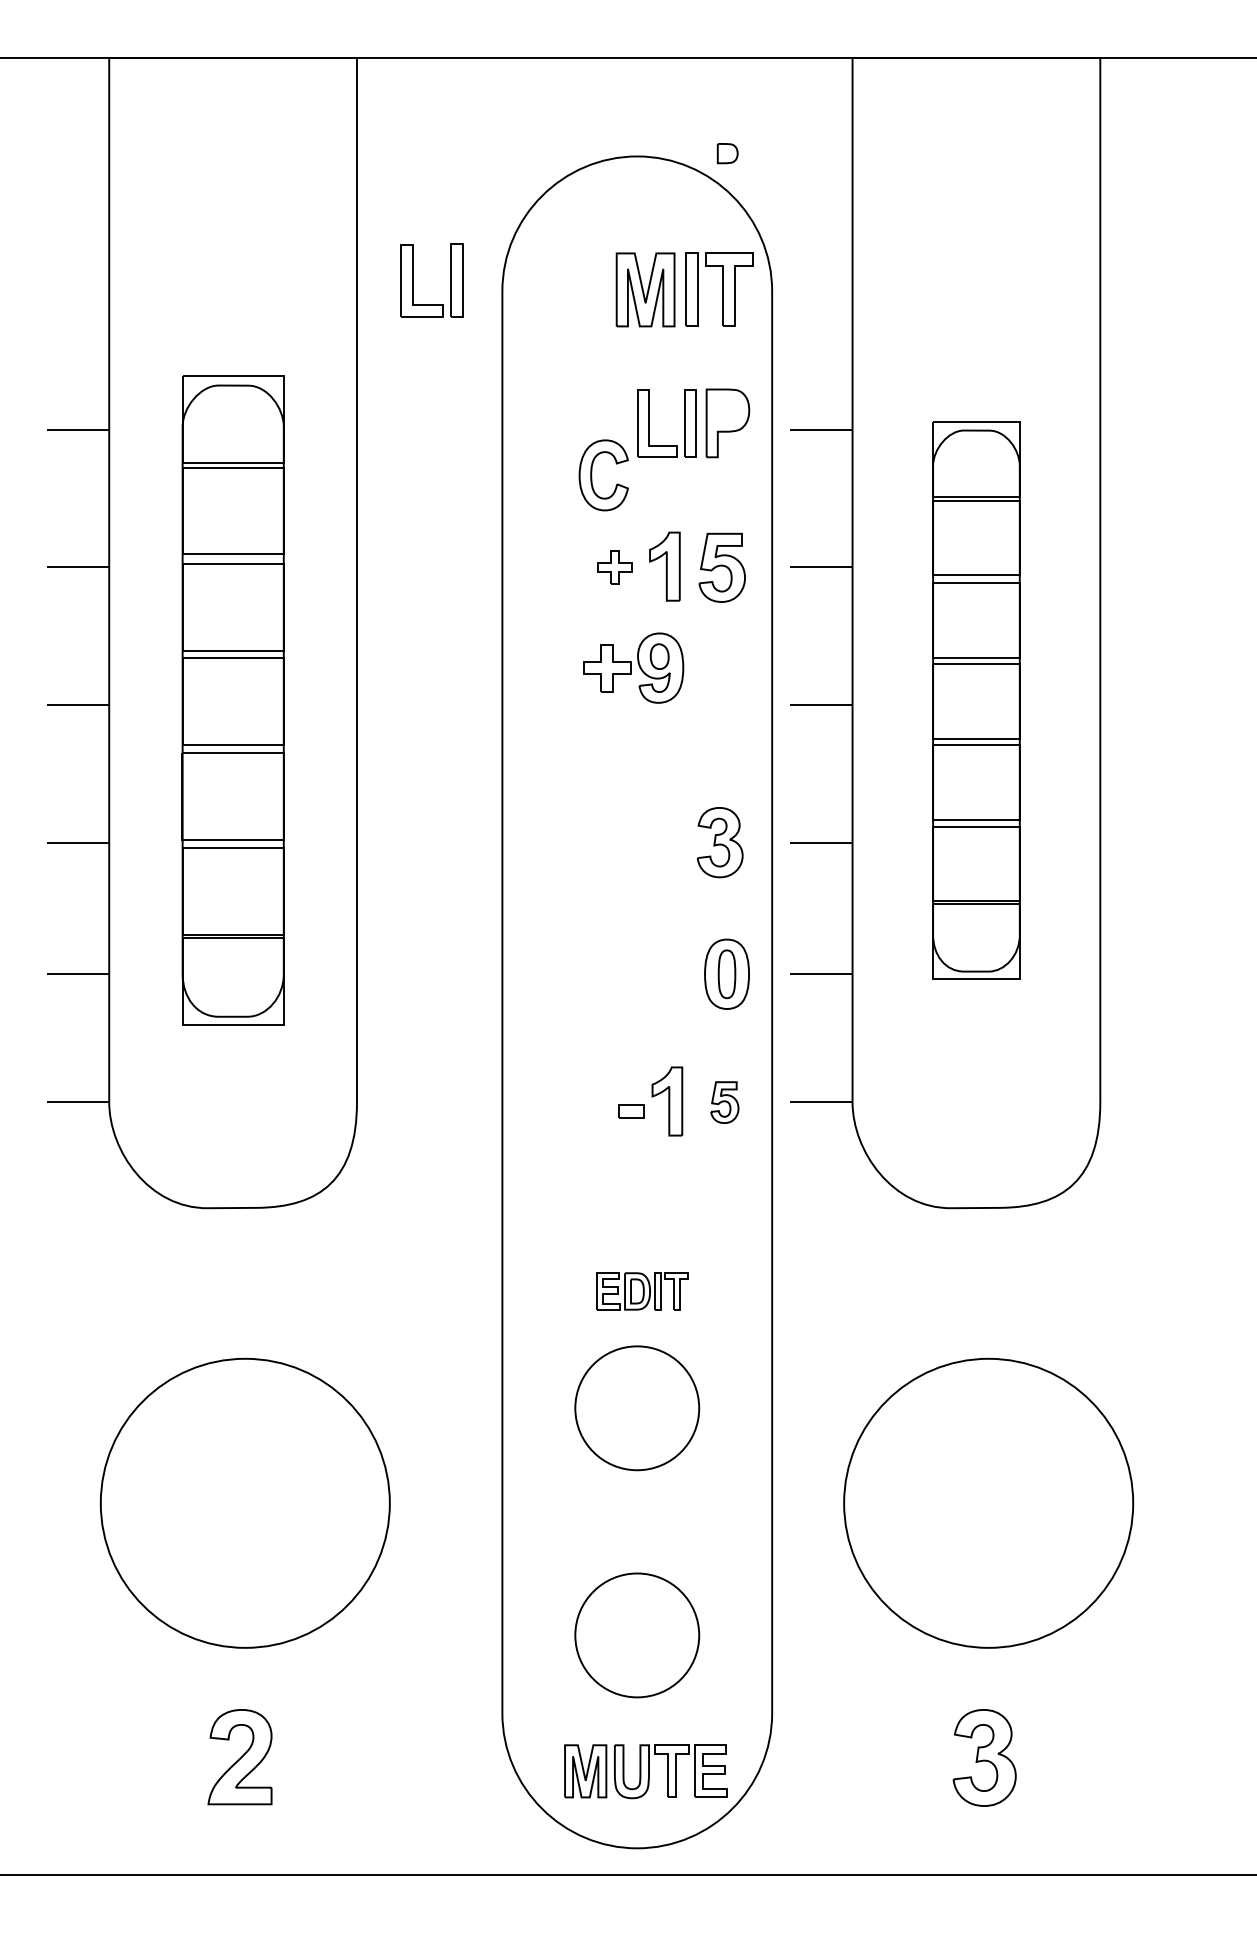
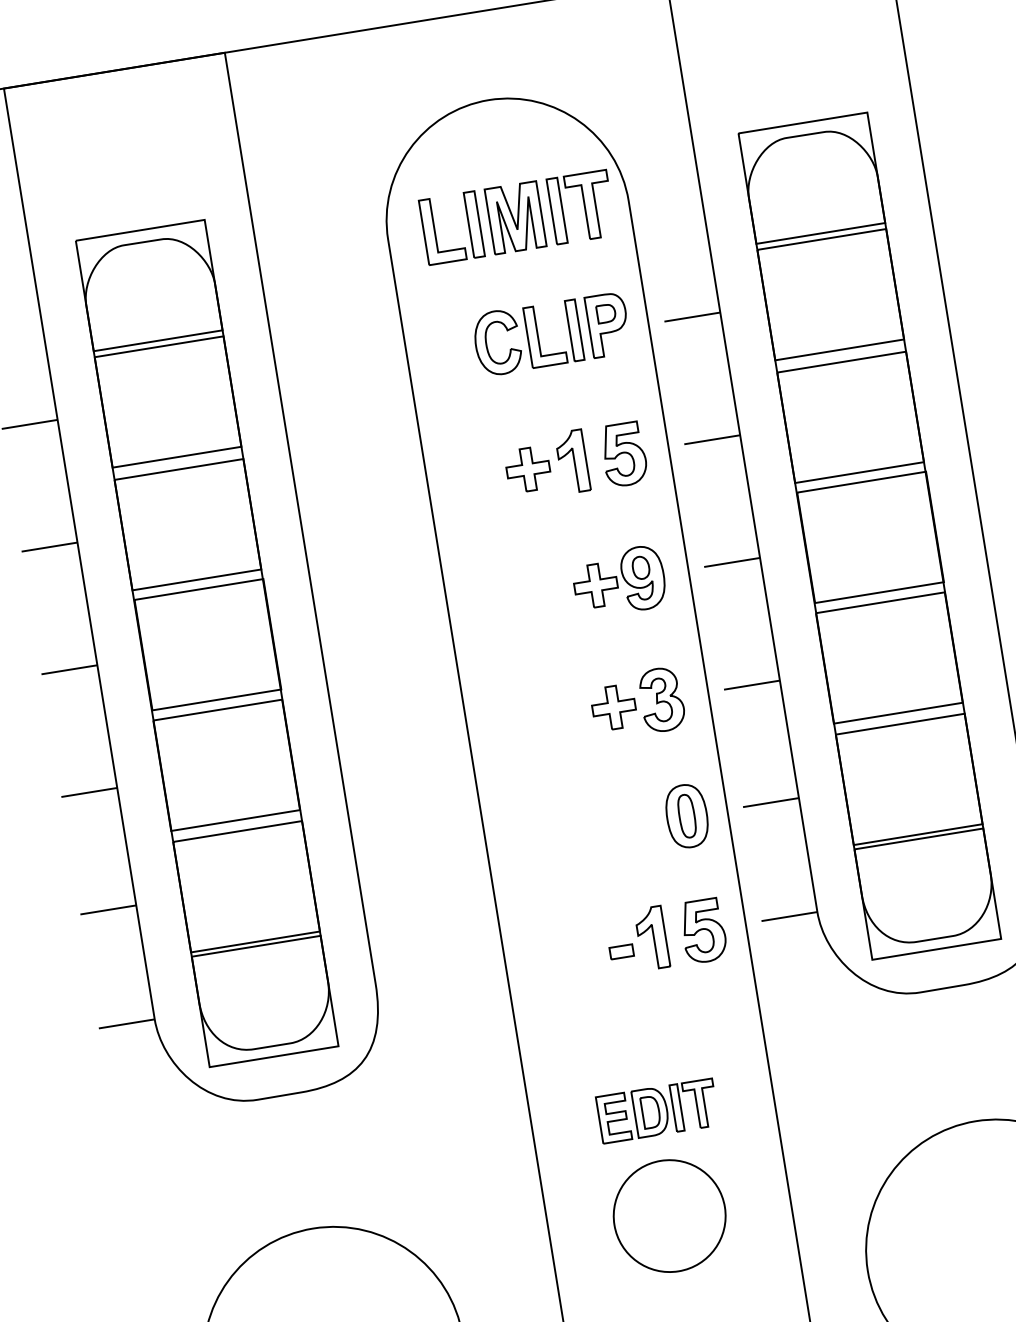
part: (727, 153) -> (606, 313), moved
part: (413, 280) -> (435, 230), moved
part: (592, 475) -> (487, 344), moved
part: (614, 567) -> (527, 469), size x1.43
part: (633, 667) -> (619, 581), moved
part: (233, 700) -> (207, 643), size x1.43
part: (976, 700) -> (869, 536), size x1.67
part: (666, 842) -> (614, 707), added
part: (724, 1102) -> (703, 930), size x1.67
part: (642, 1291) -> (657, 1111), size x1.43

